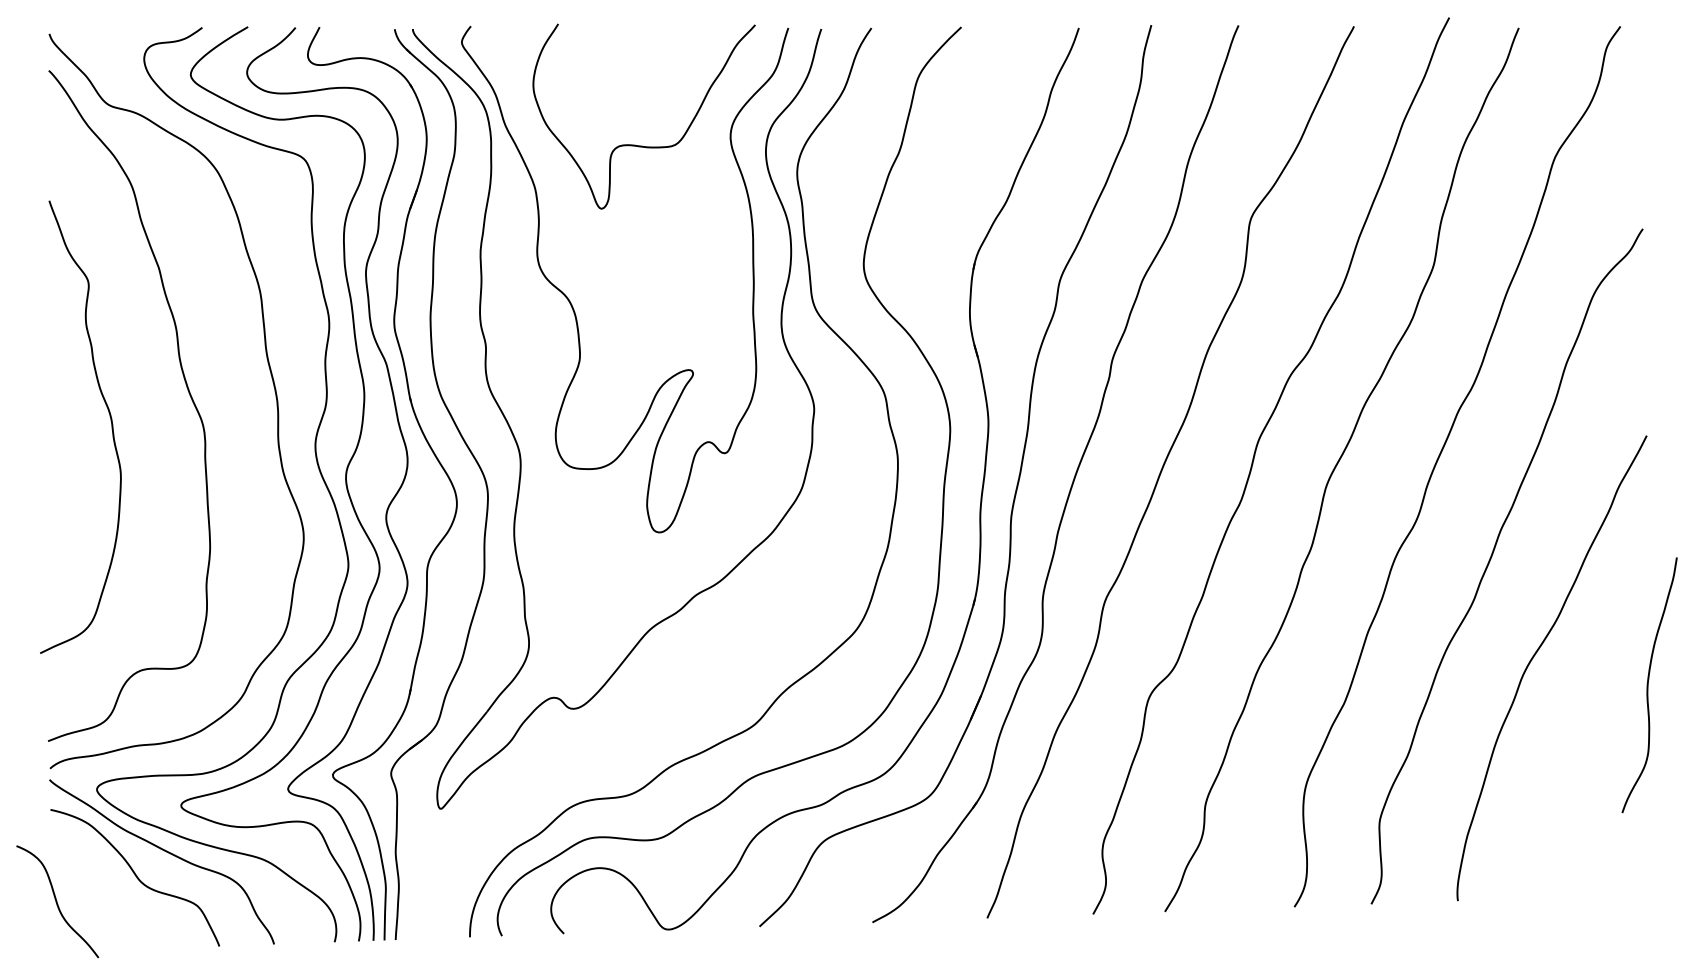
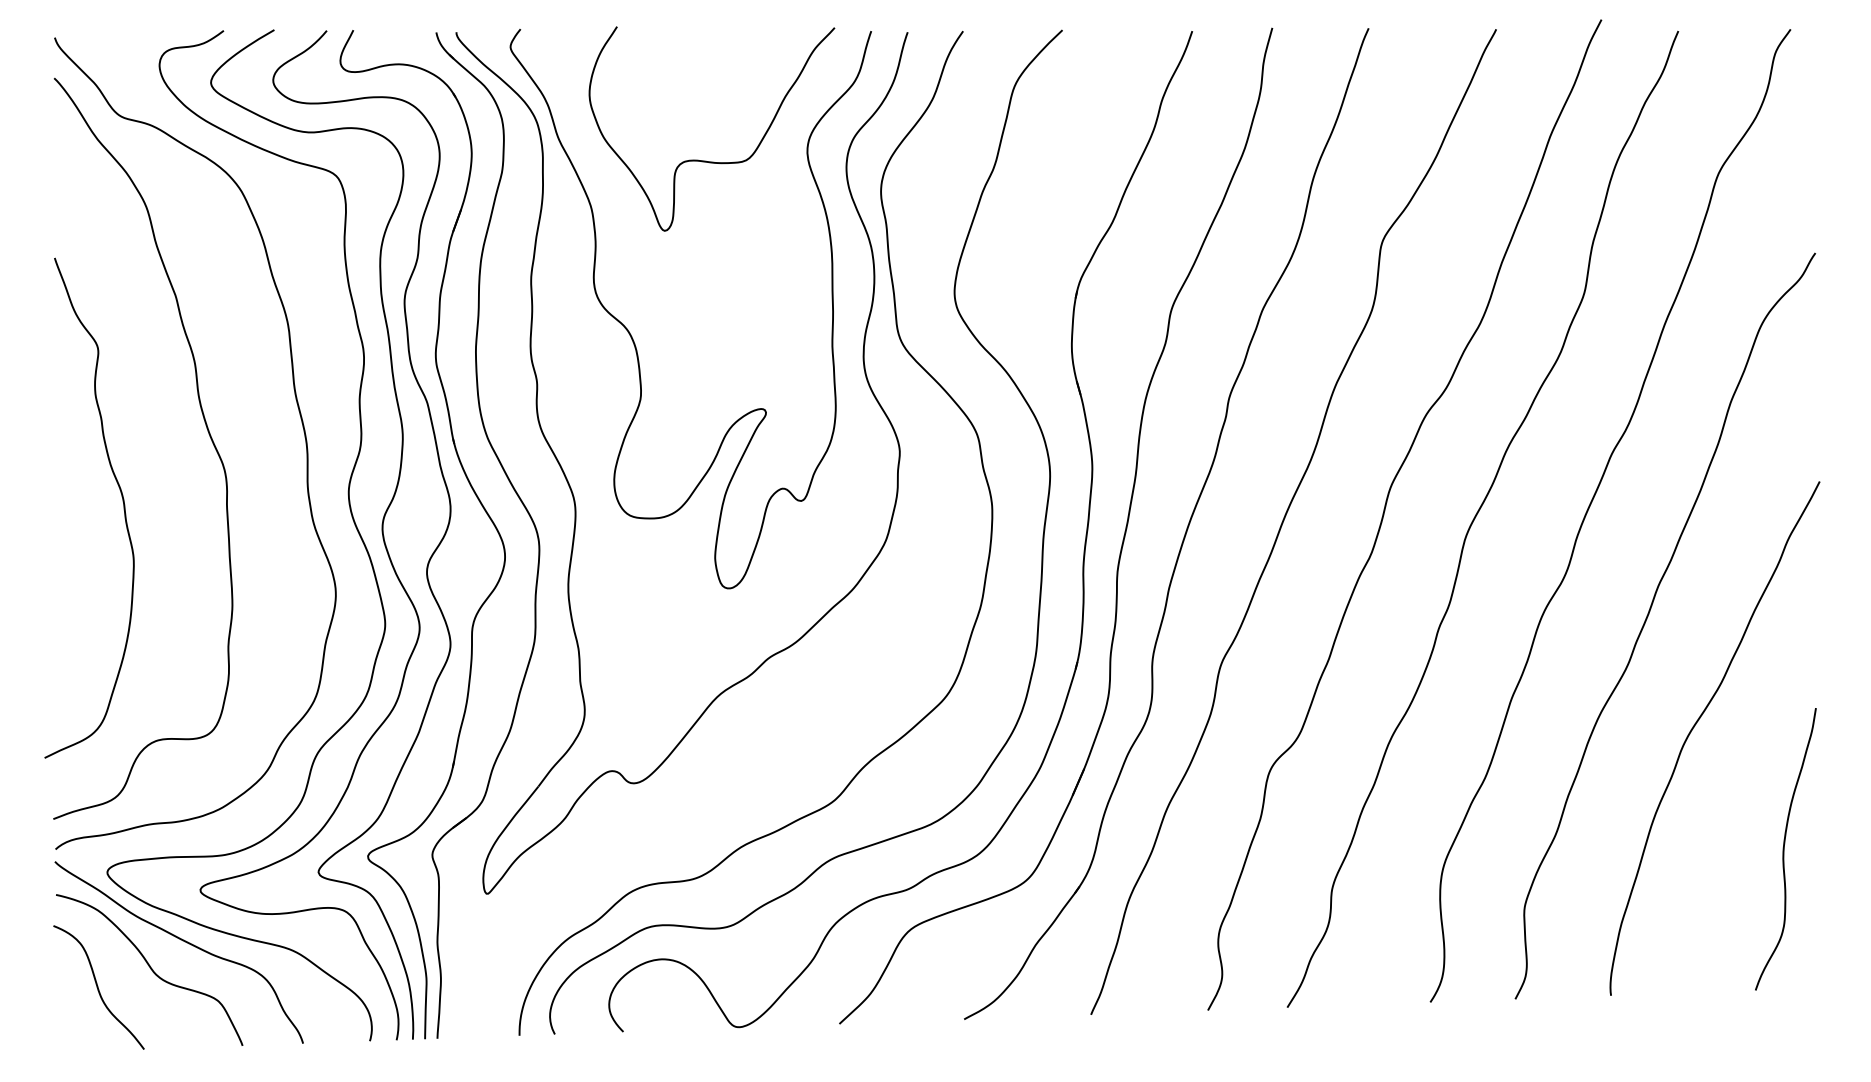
curve: (110, 421) -> (122, 501), moved
curve: (1648, 685) -> (1784, 849), moved
curve: (57, 901) -> (98, 987), moved

